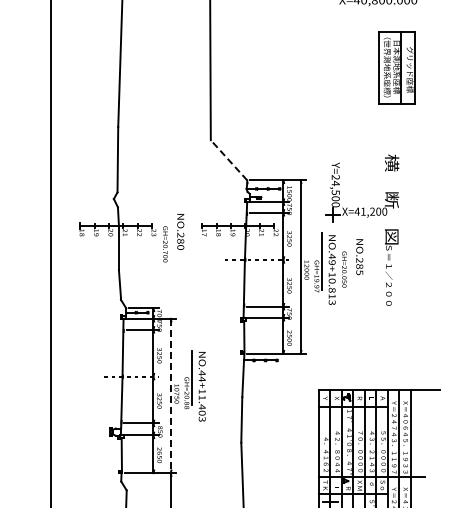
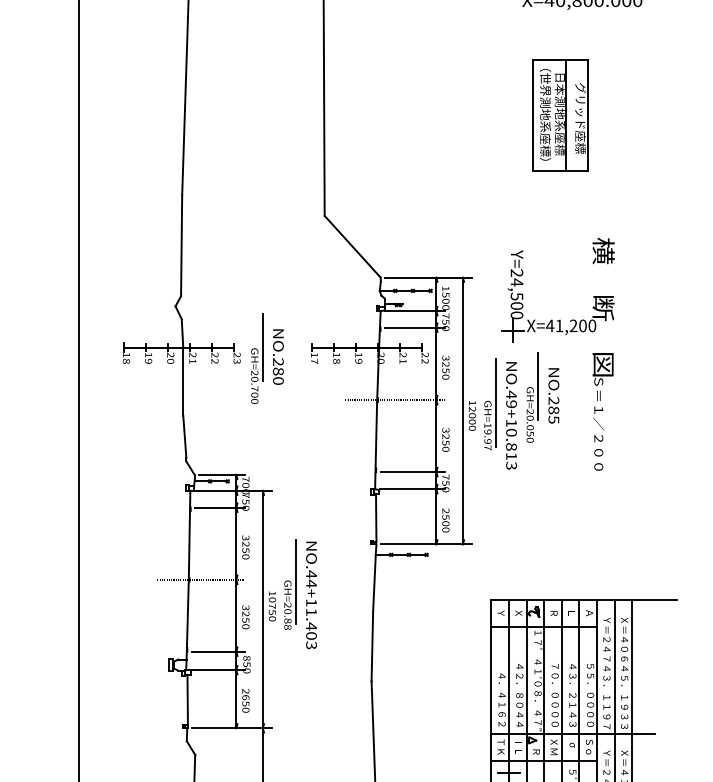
part: (396, 67) -> (559, 114), moved
line: (228, 159) -> (351, 245), dashed -> solid
line: (170, 225) -> (262, 347), added
line: (349, 250) -> (538, 385), added
line: (170, 396) -> (262, 610), dashed -> solid

